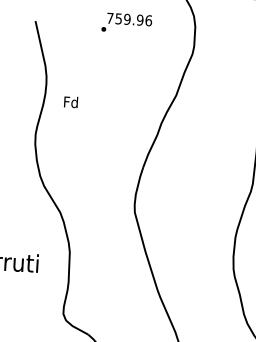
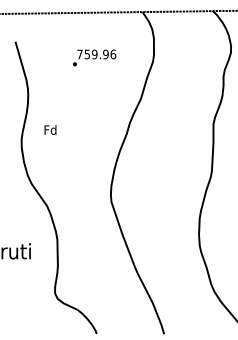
text: (126, 22) -> (94, 57), moved
text: (71, 101) -> (50, 129), moved

